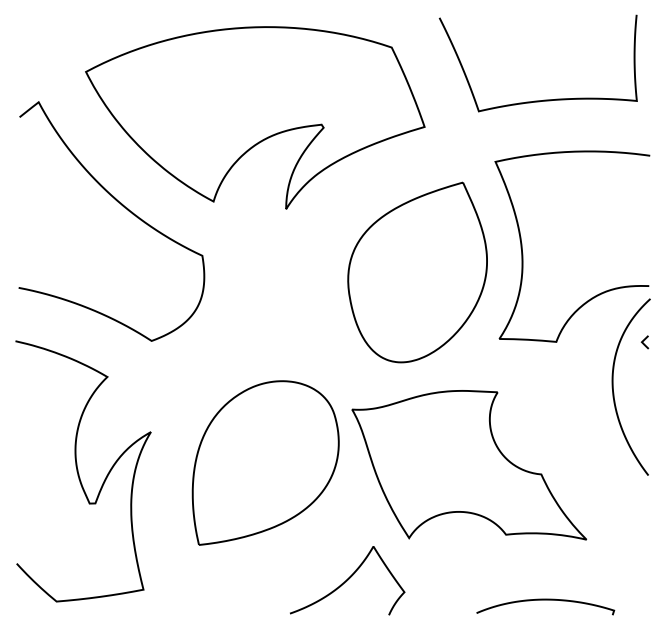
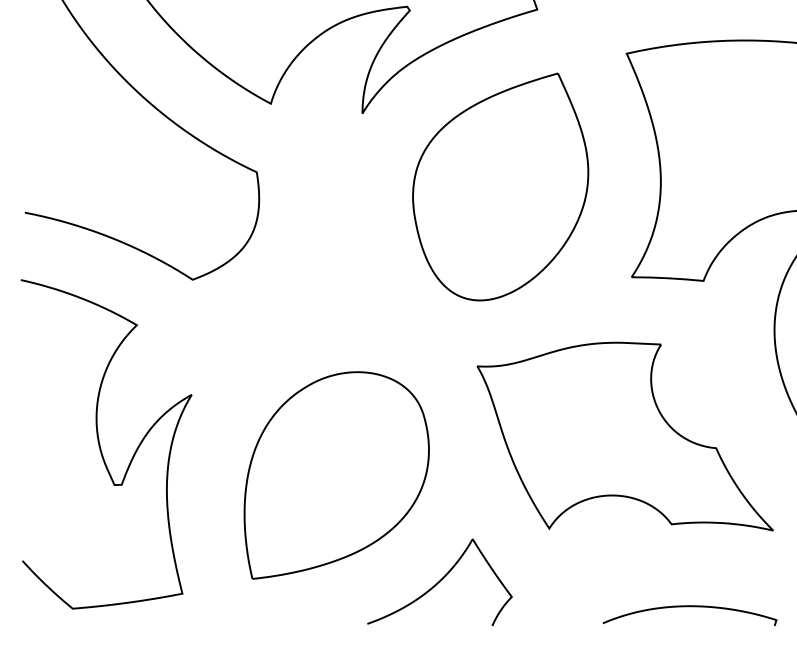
part: (417, 272) -> (500, 187), moved
part: (265, 462) -> (336, 474), moved
part: (469, 465) -> (625, 436), moved

